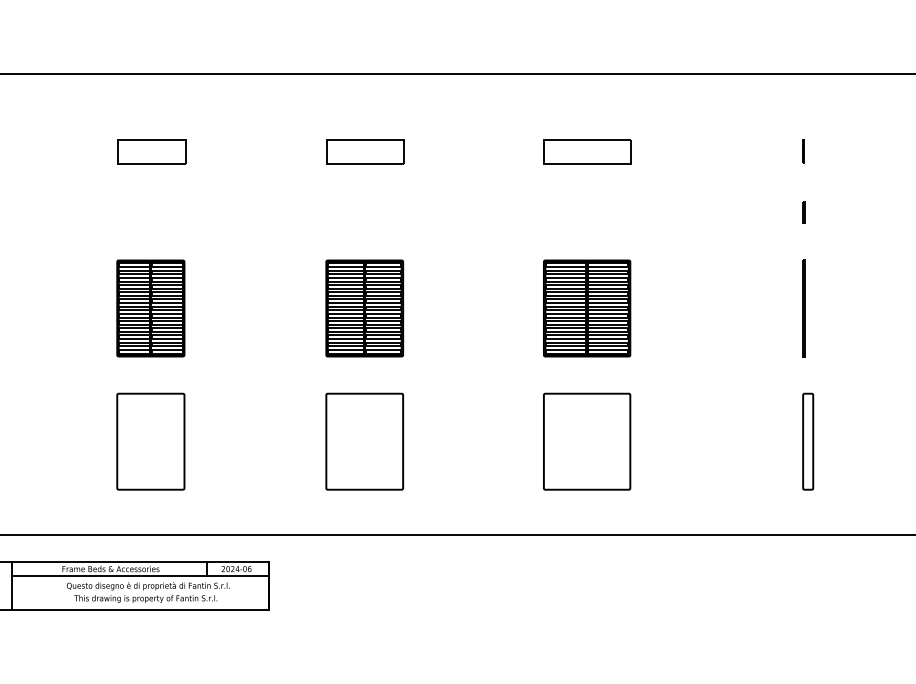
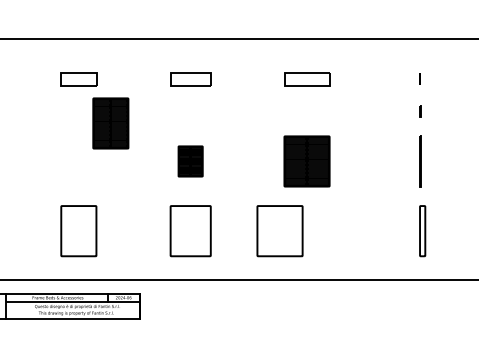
part: (150, 308) -> (110, 123), moved
part: (364, 308) -> (190, 161), size x0.6
part: (586, 442) -> (279, 231), moved

